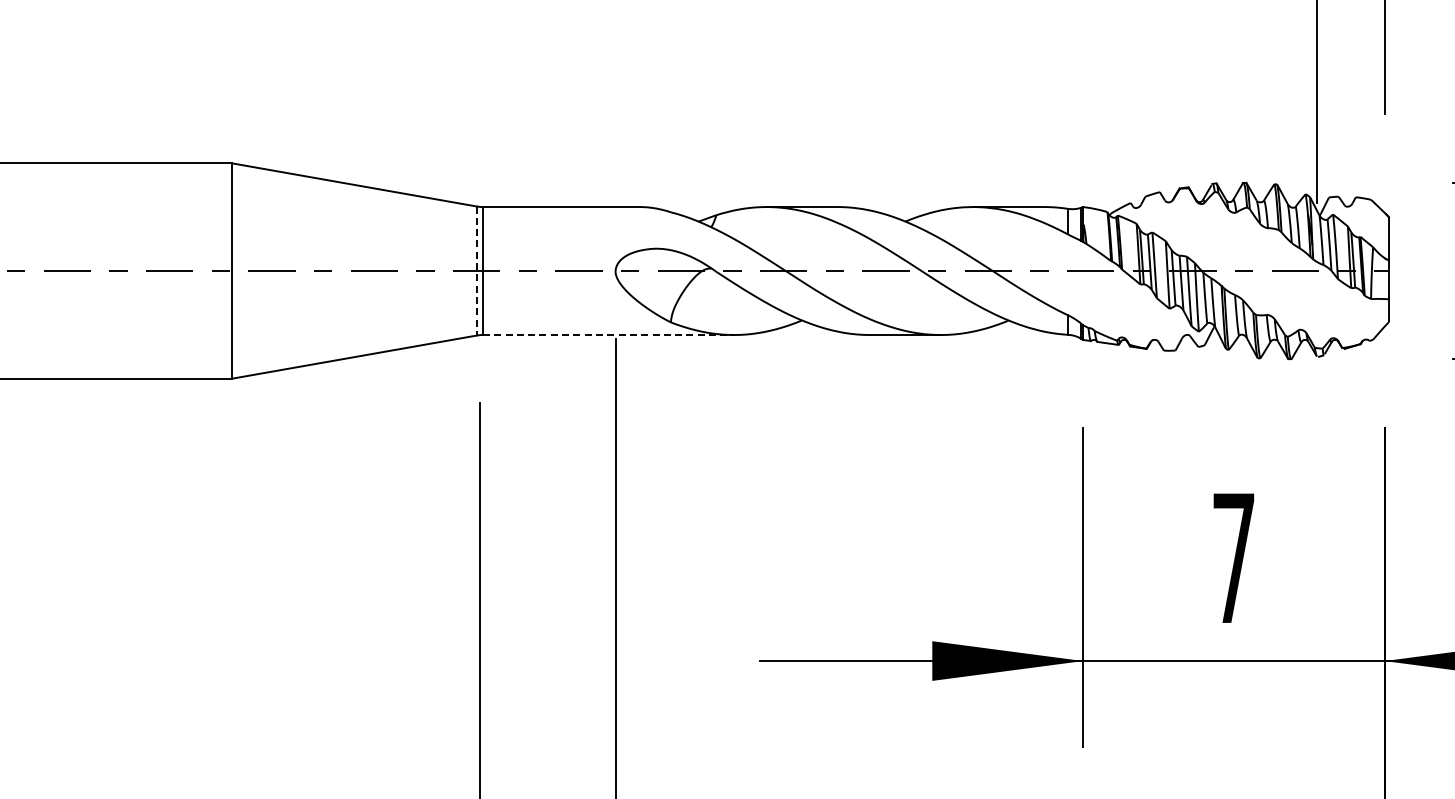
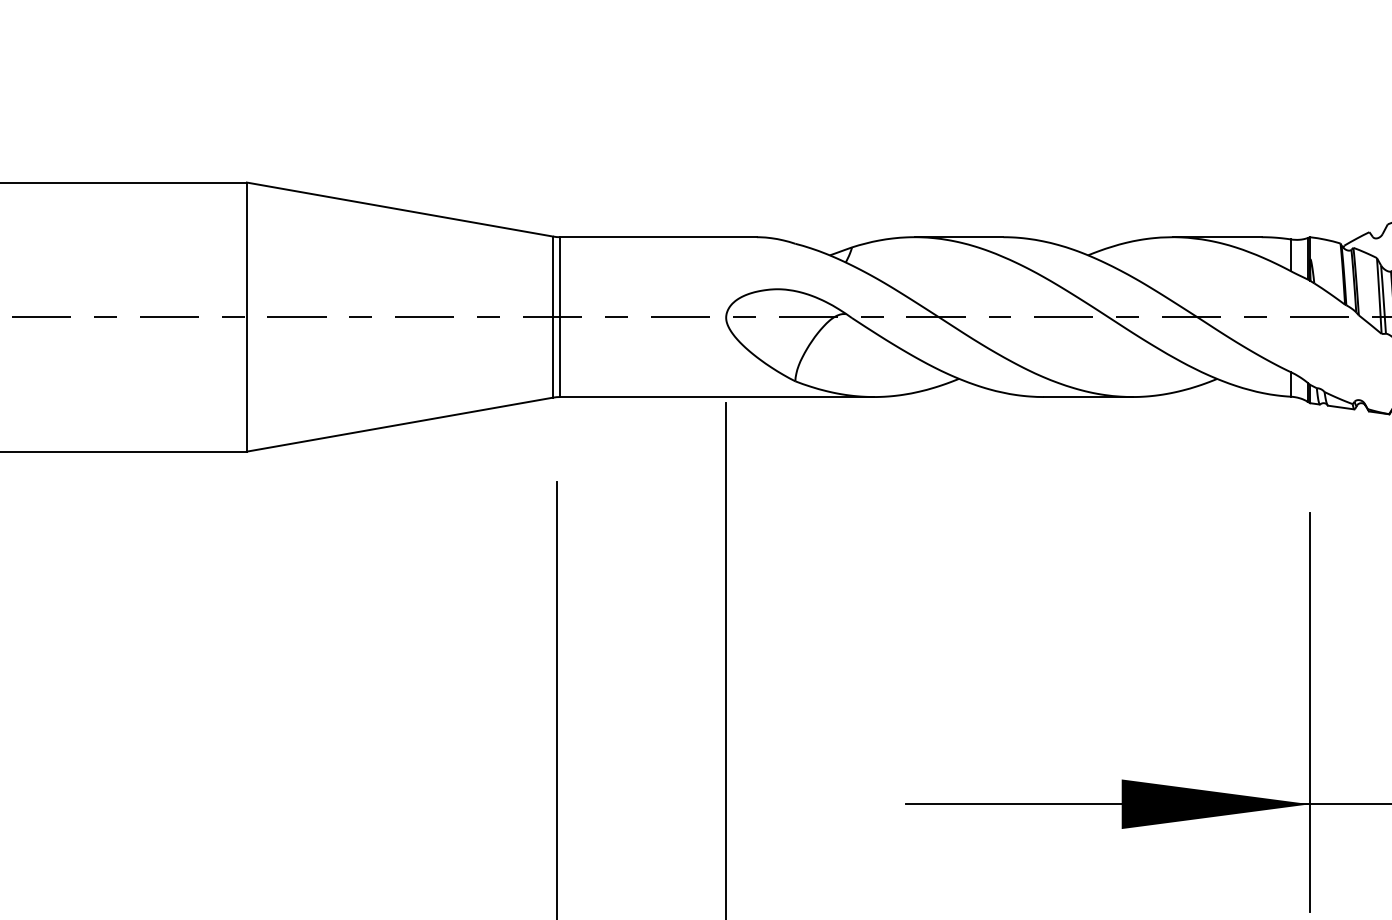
line: (476, 271) -> (552, 317), dashed -> solid
line: (608, 335) -> (717, 397), dashed -> solid

